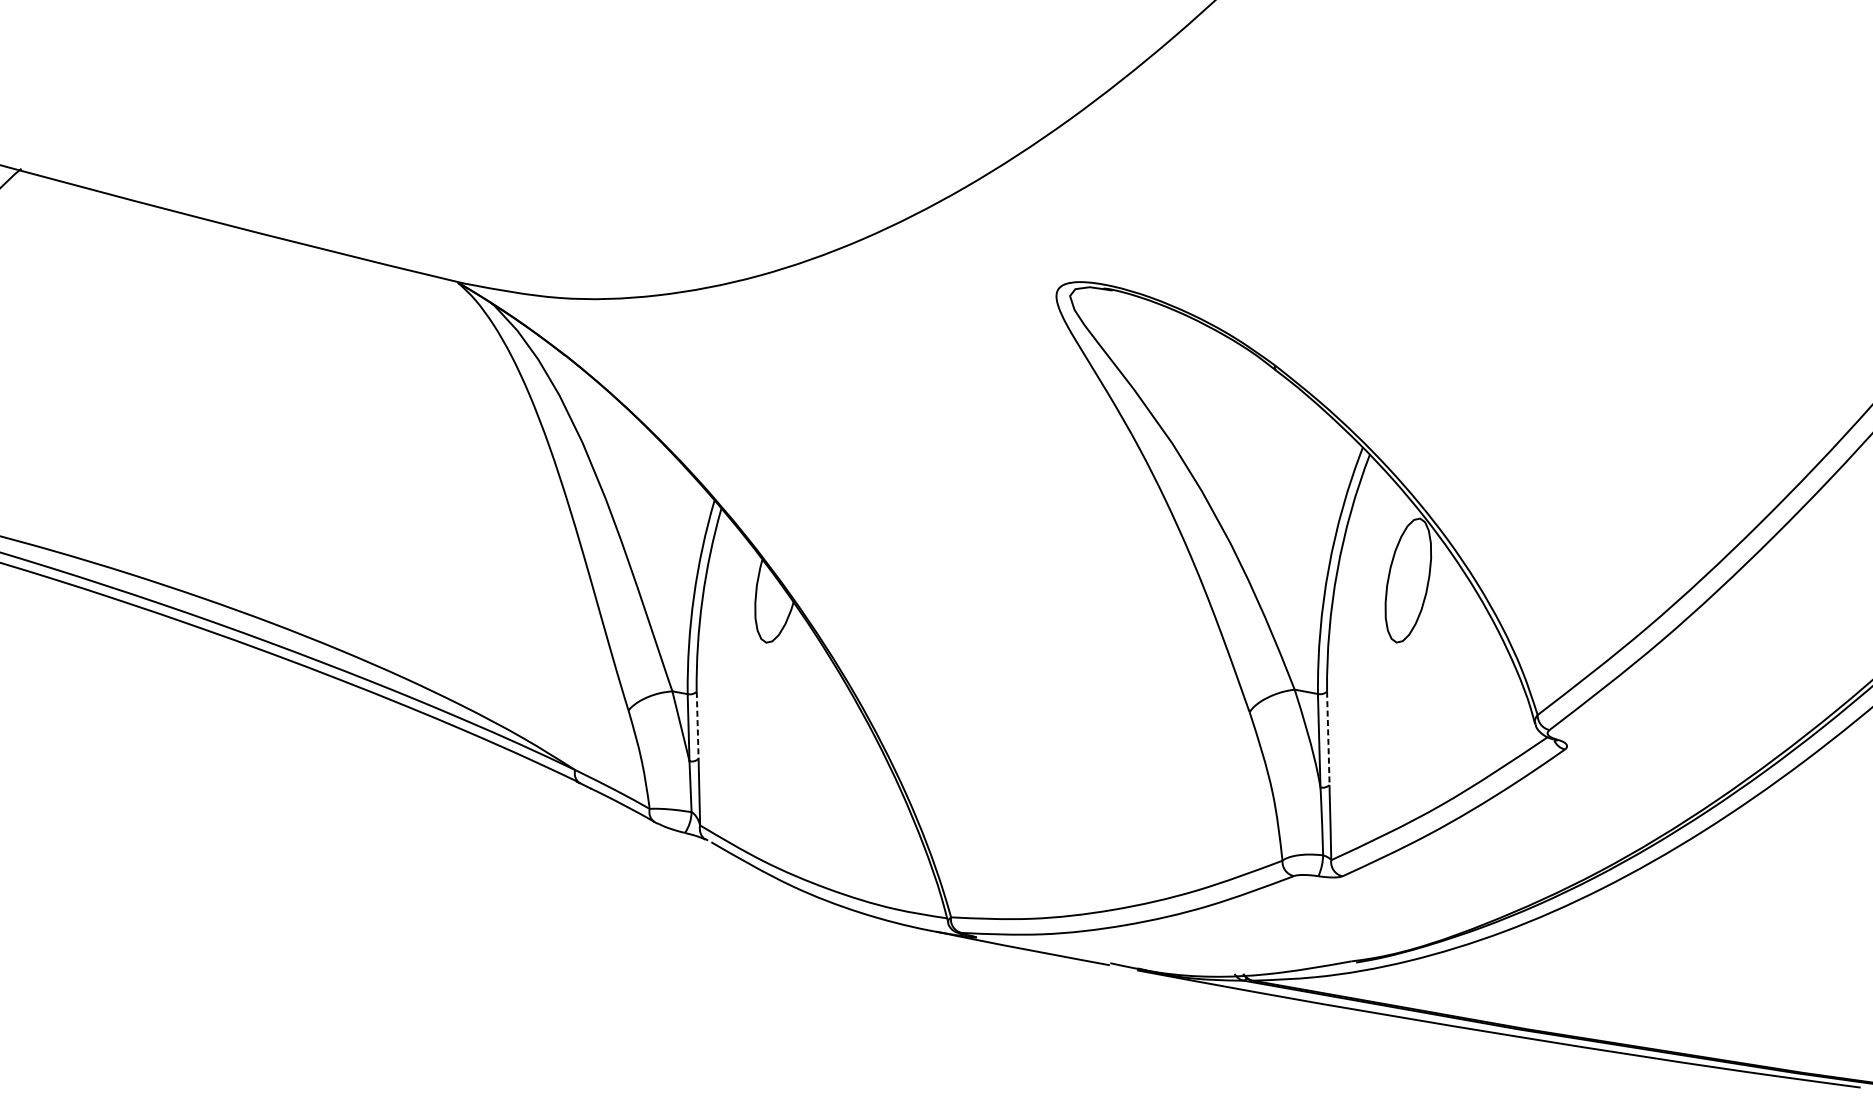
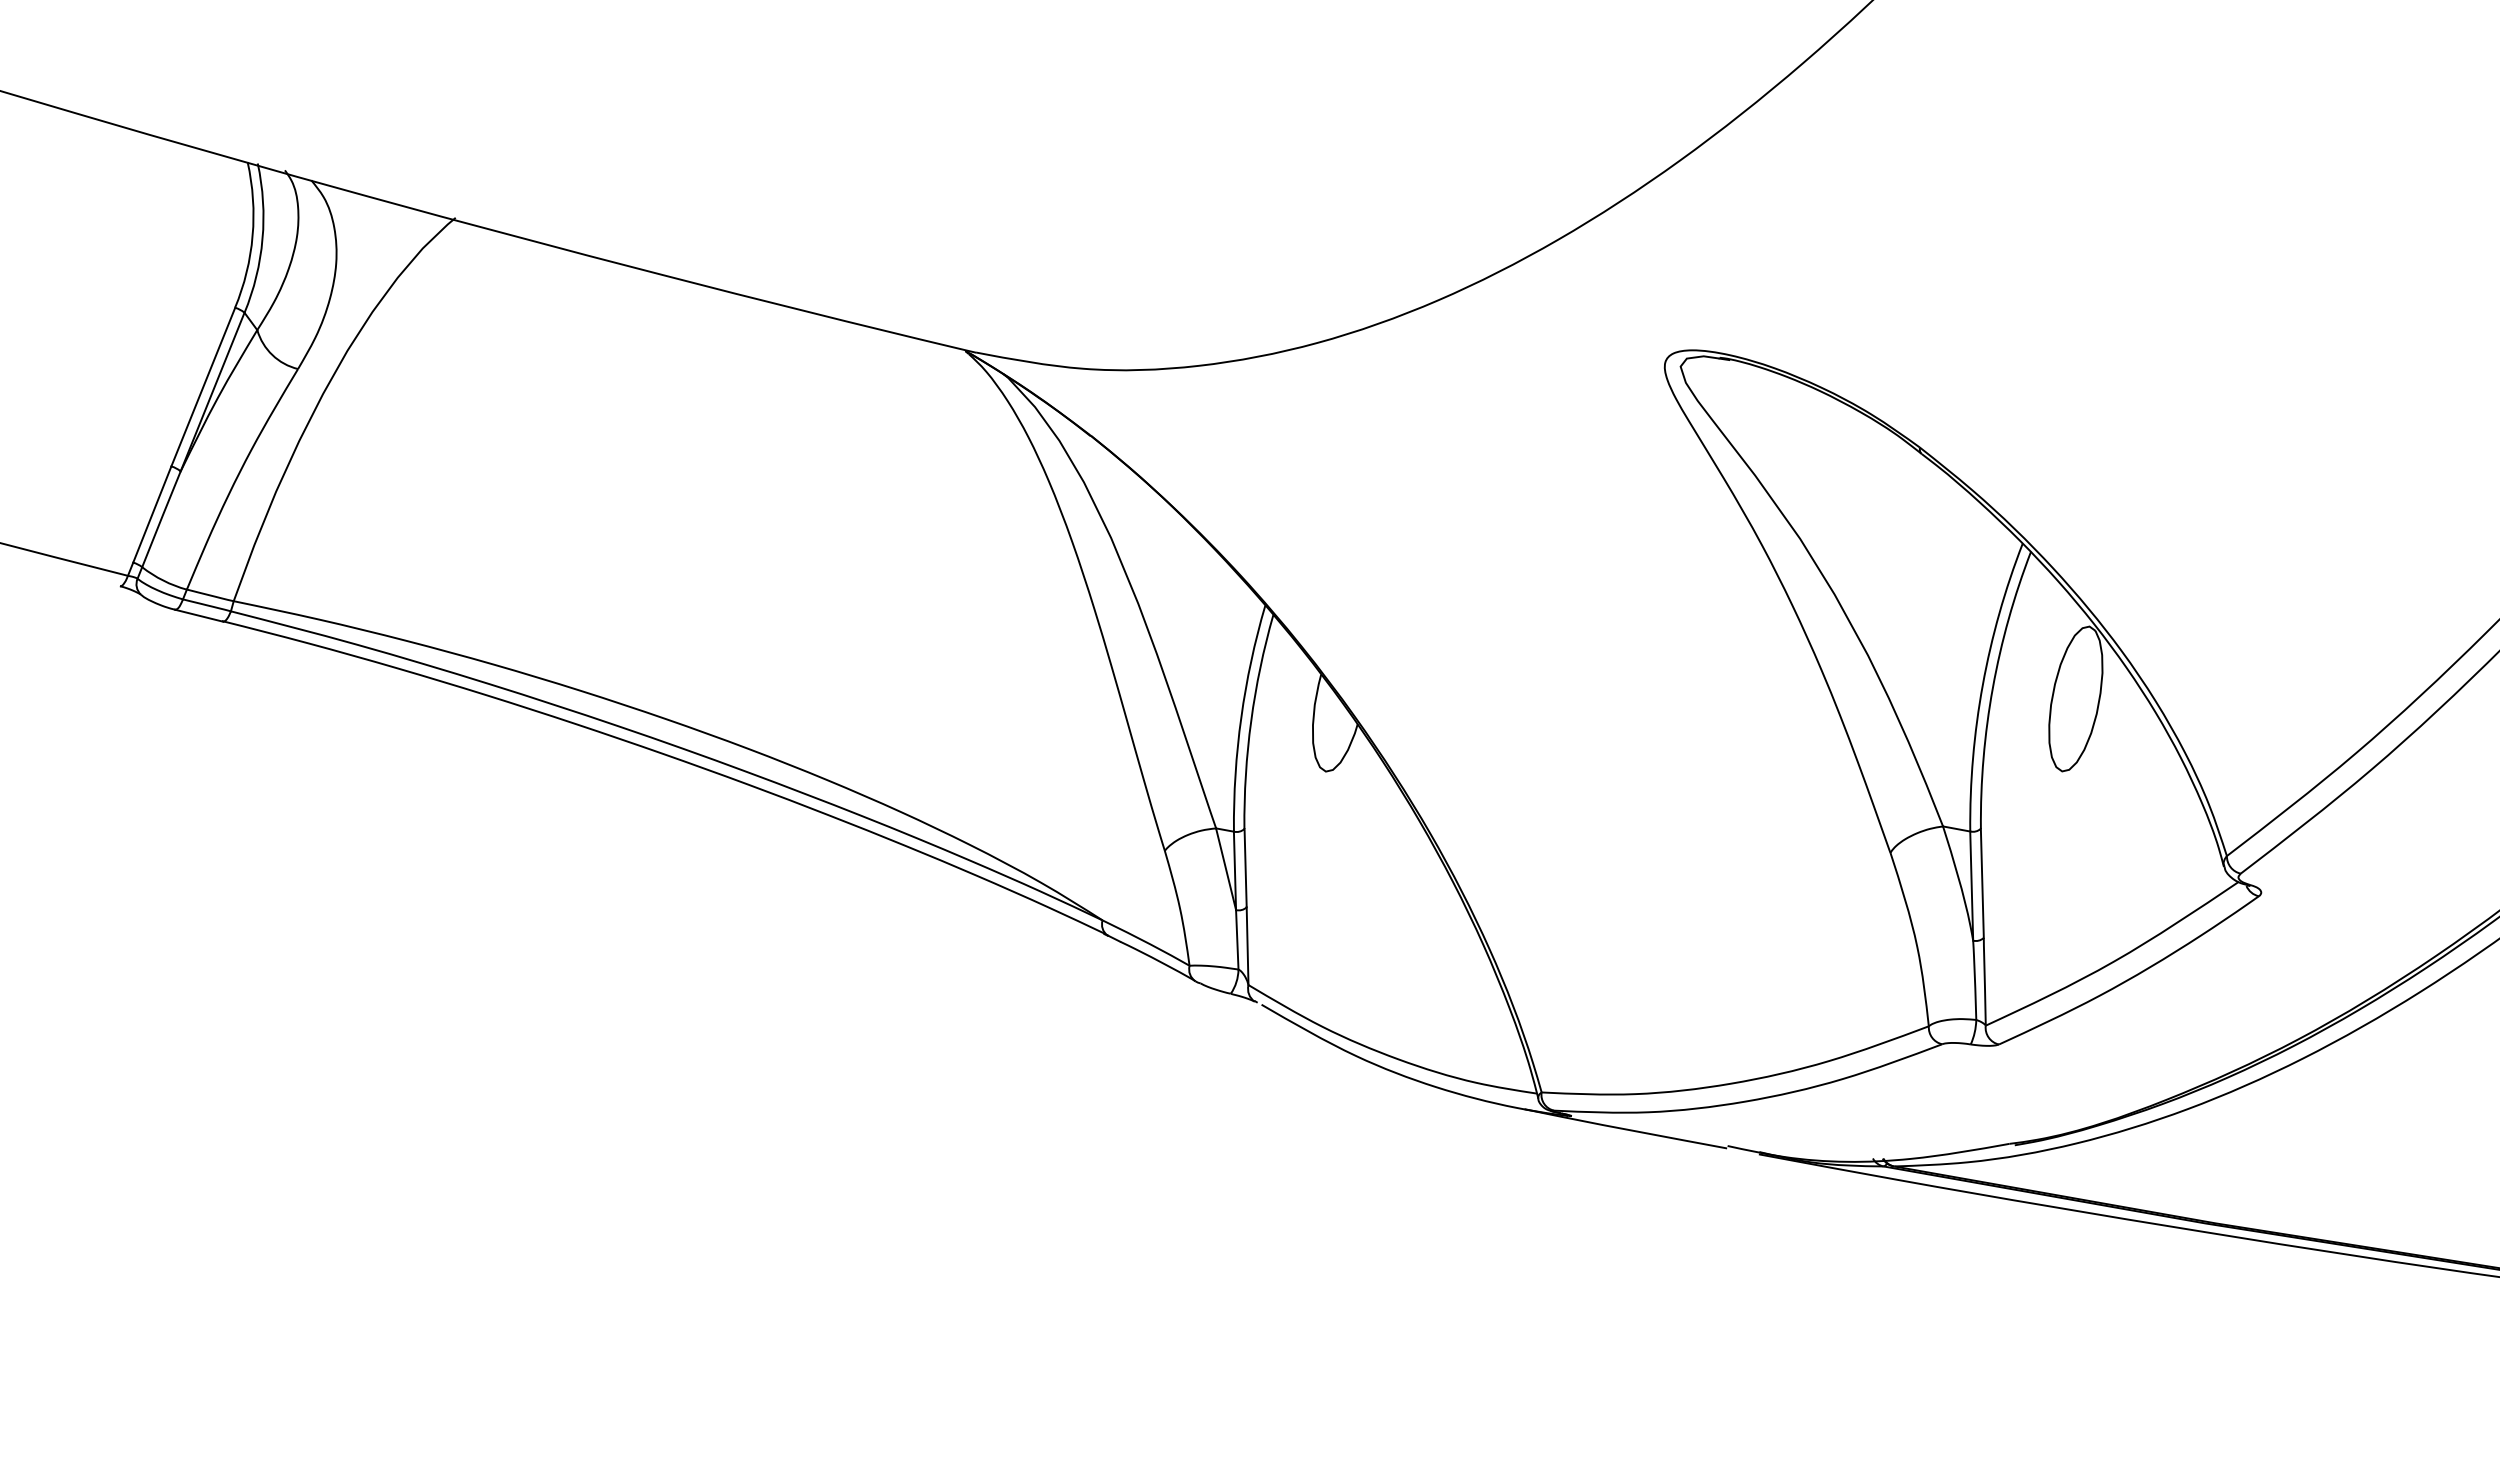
line: (697, 725) -> (1245, 868), dashed -> solid
line: (1328, 738) -> (1982, 883), dashed -> solid

